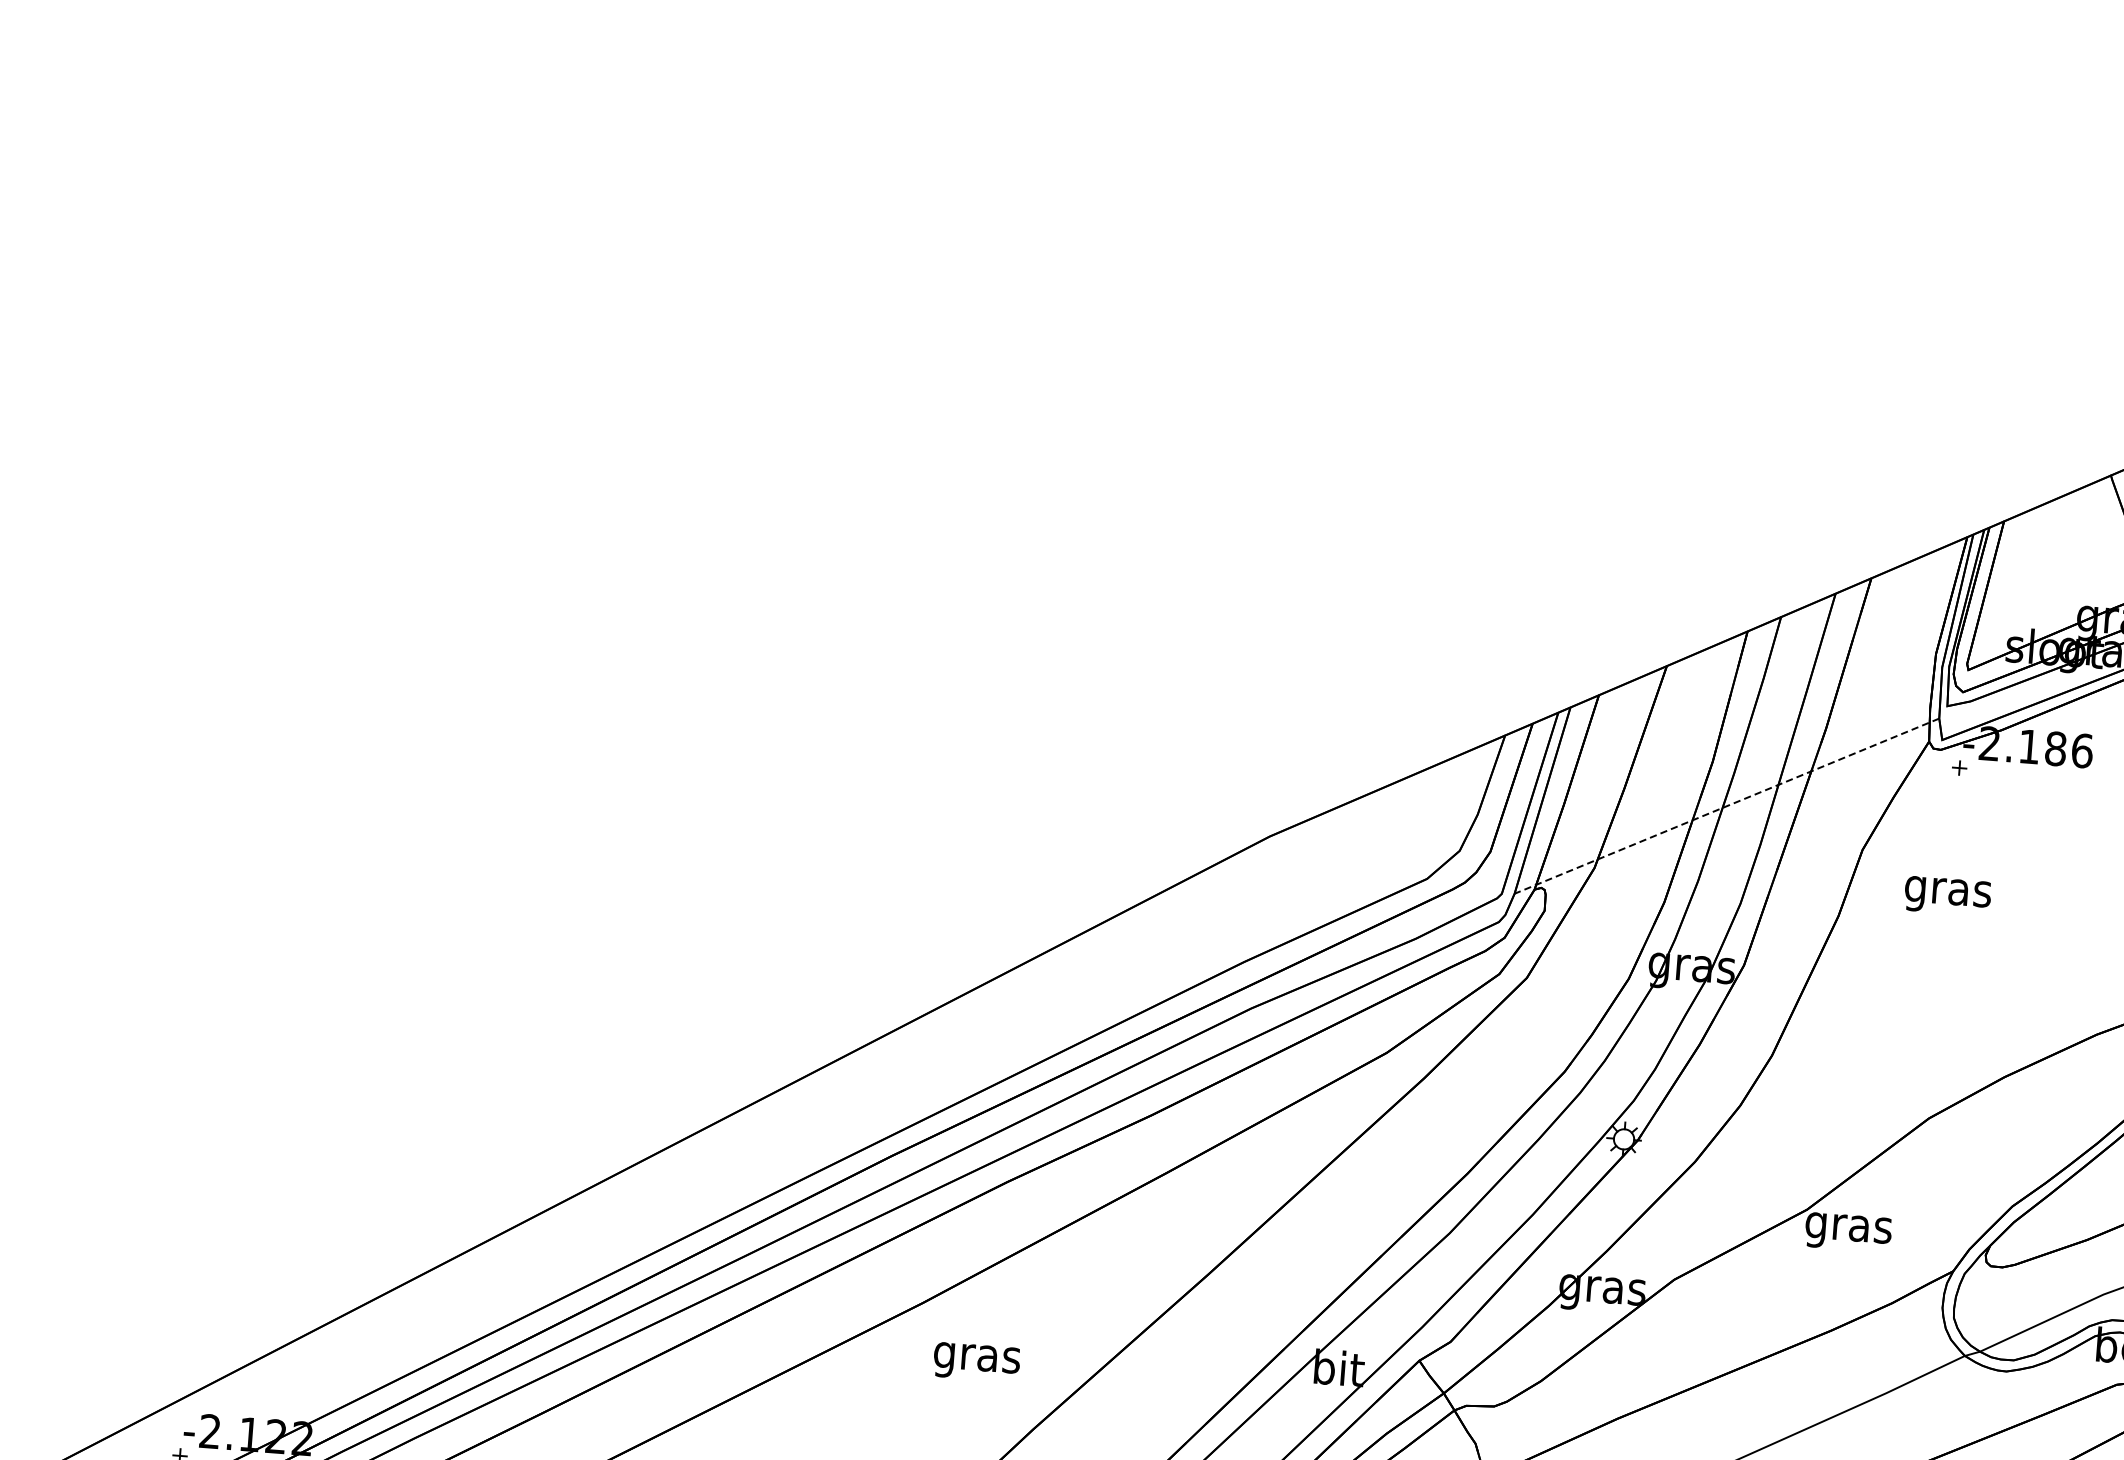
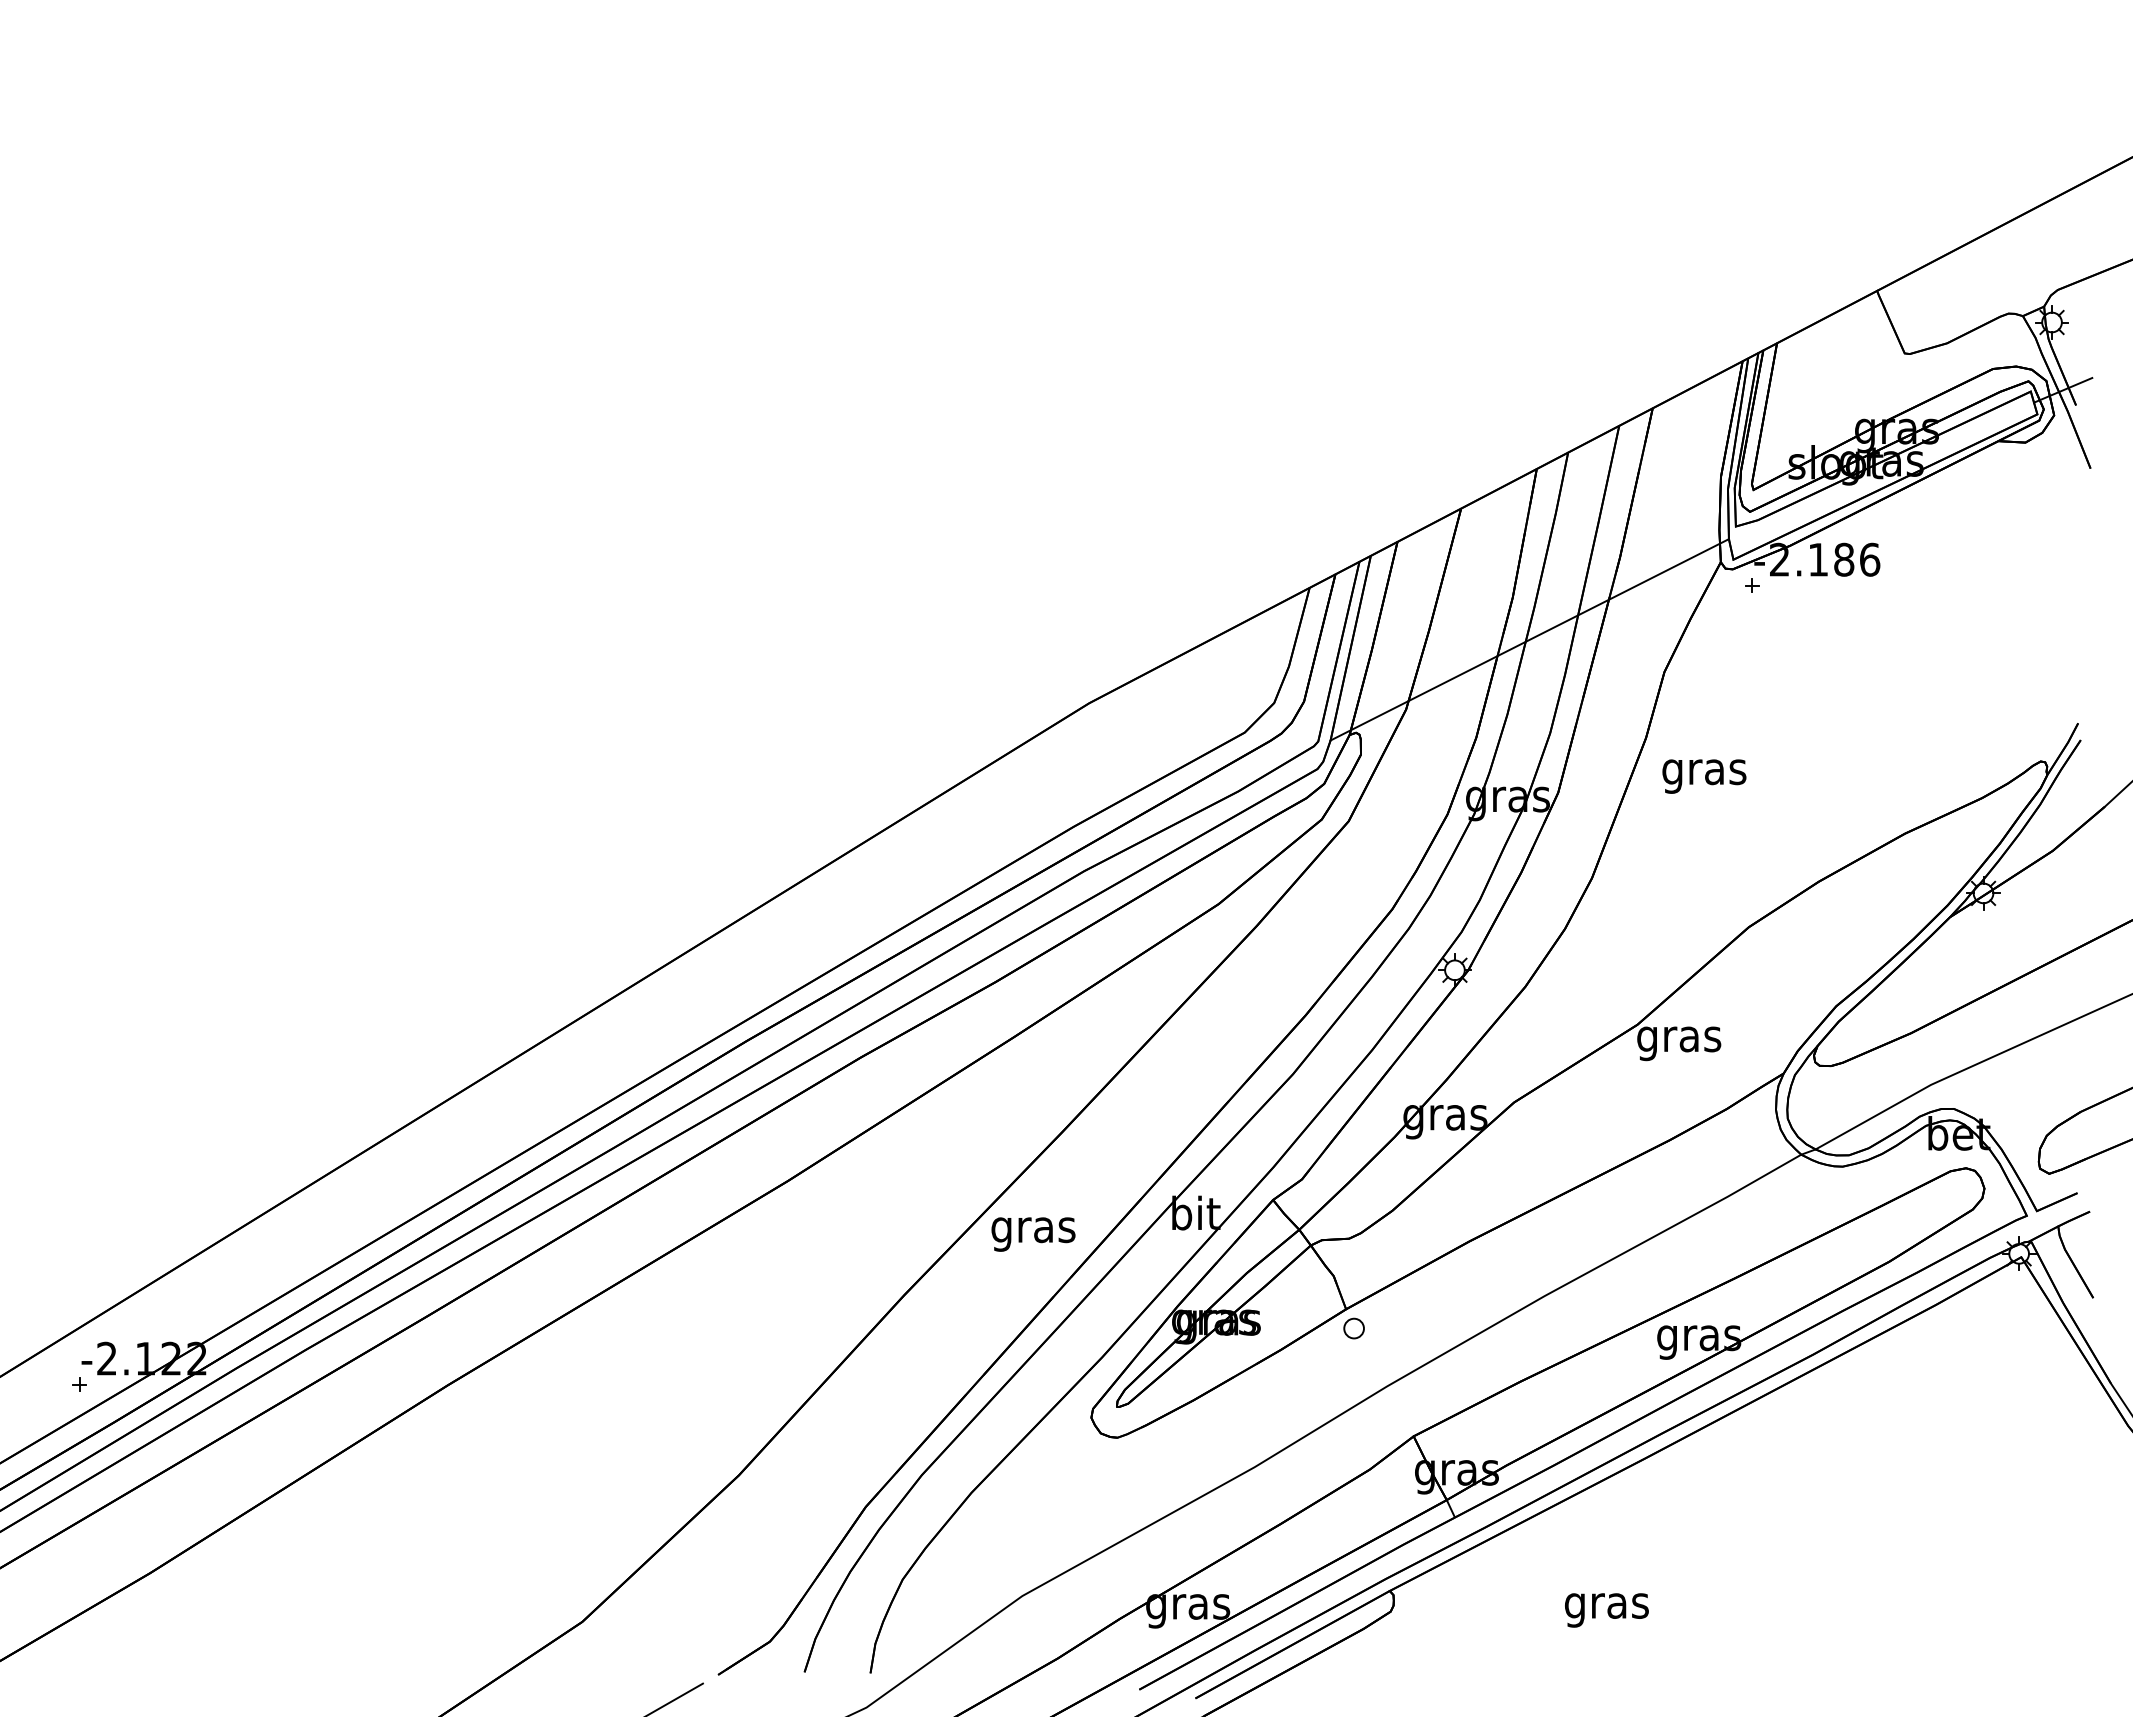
line: (1726, 806) -> (1529, 640), dashed -> solid
text: (1947, 896) -> (1704, 776), moved
text: (976, 1362) -> (1033, 1234), moved

